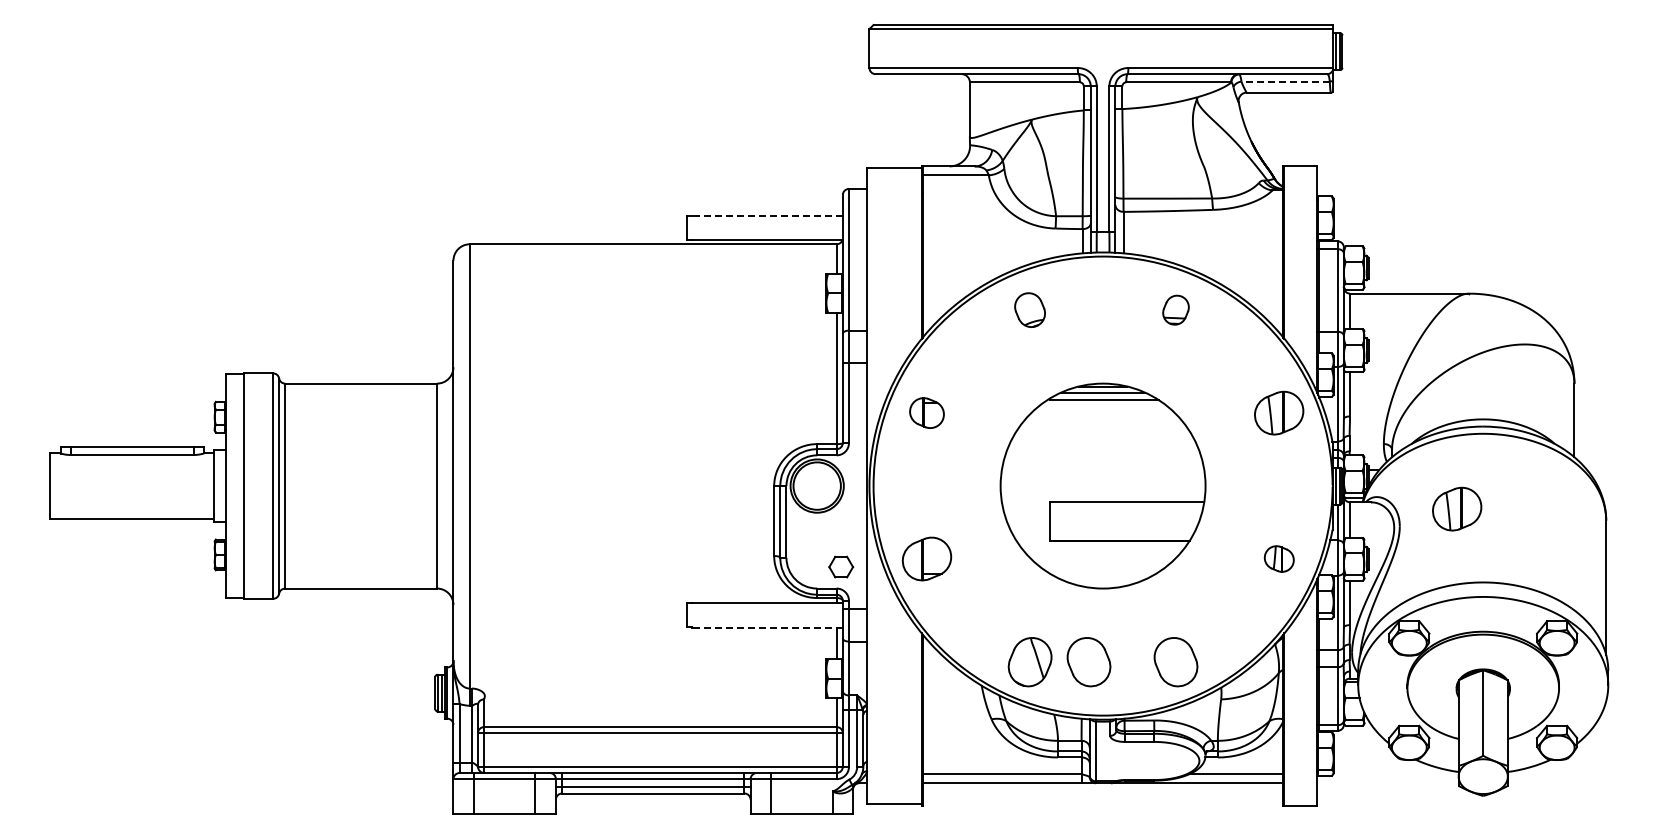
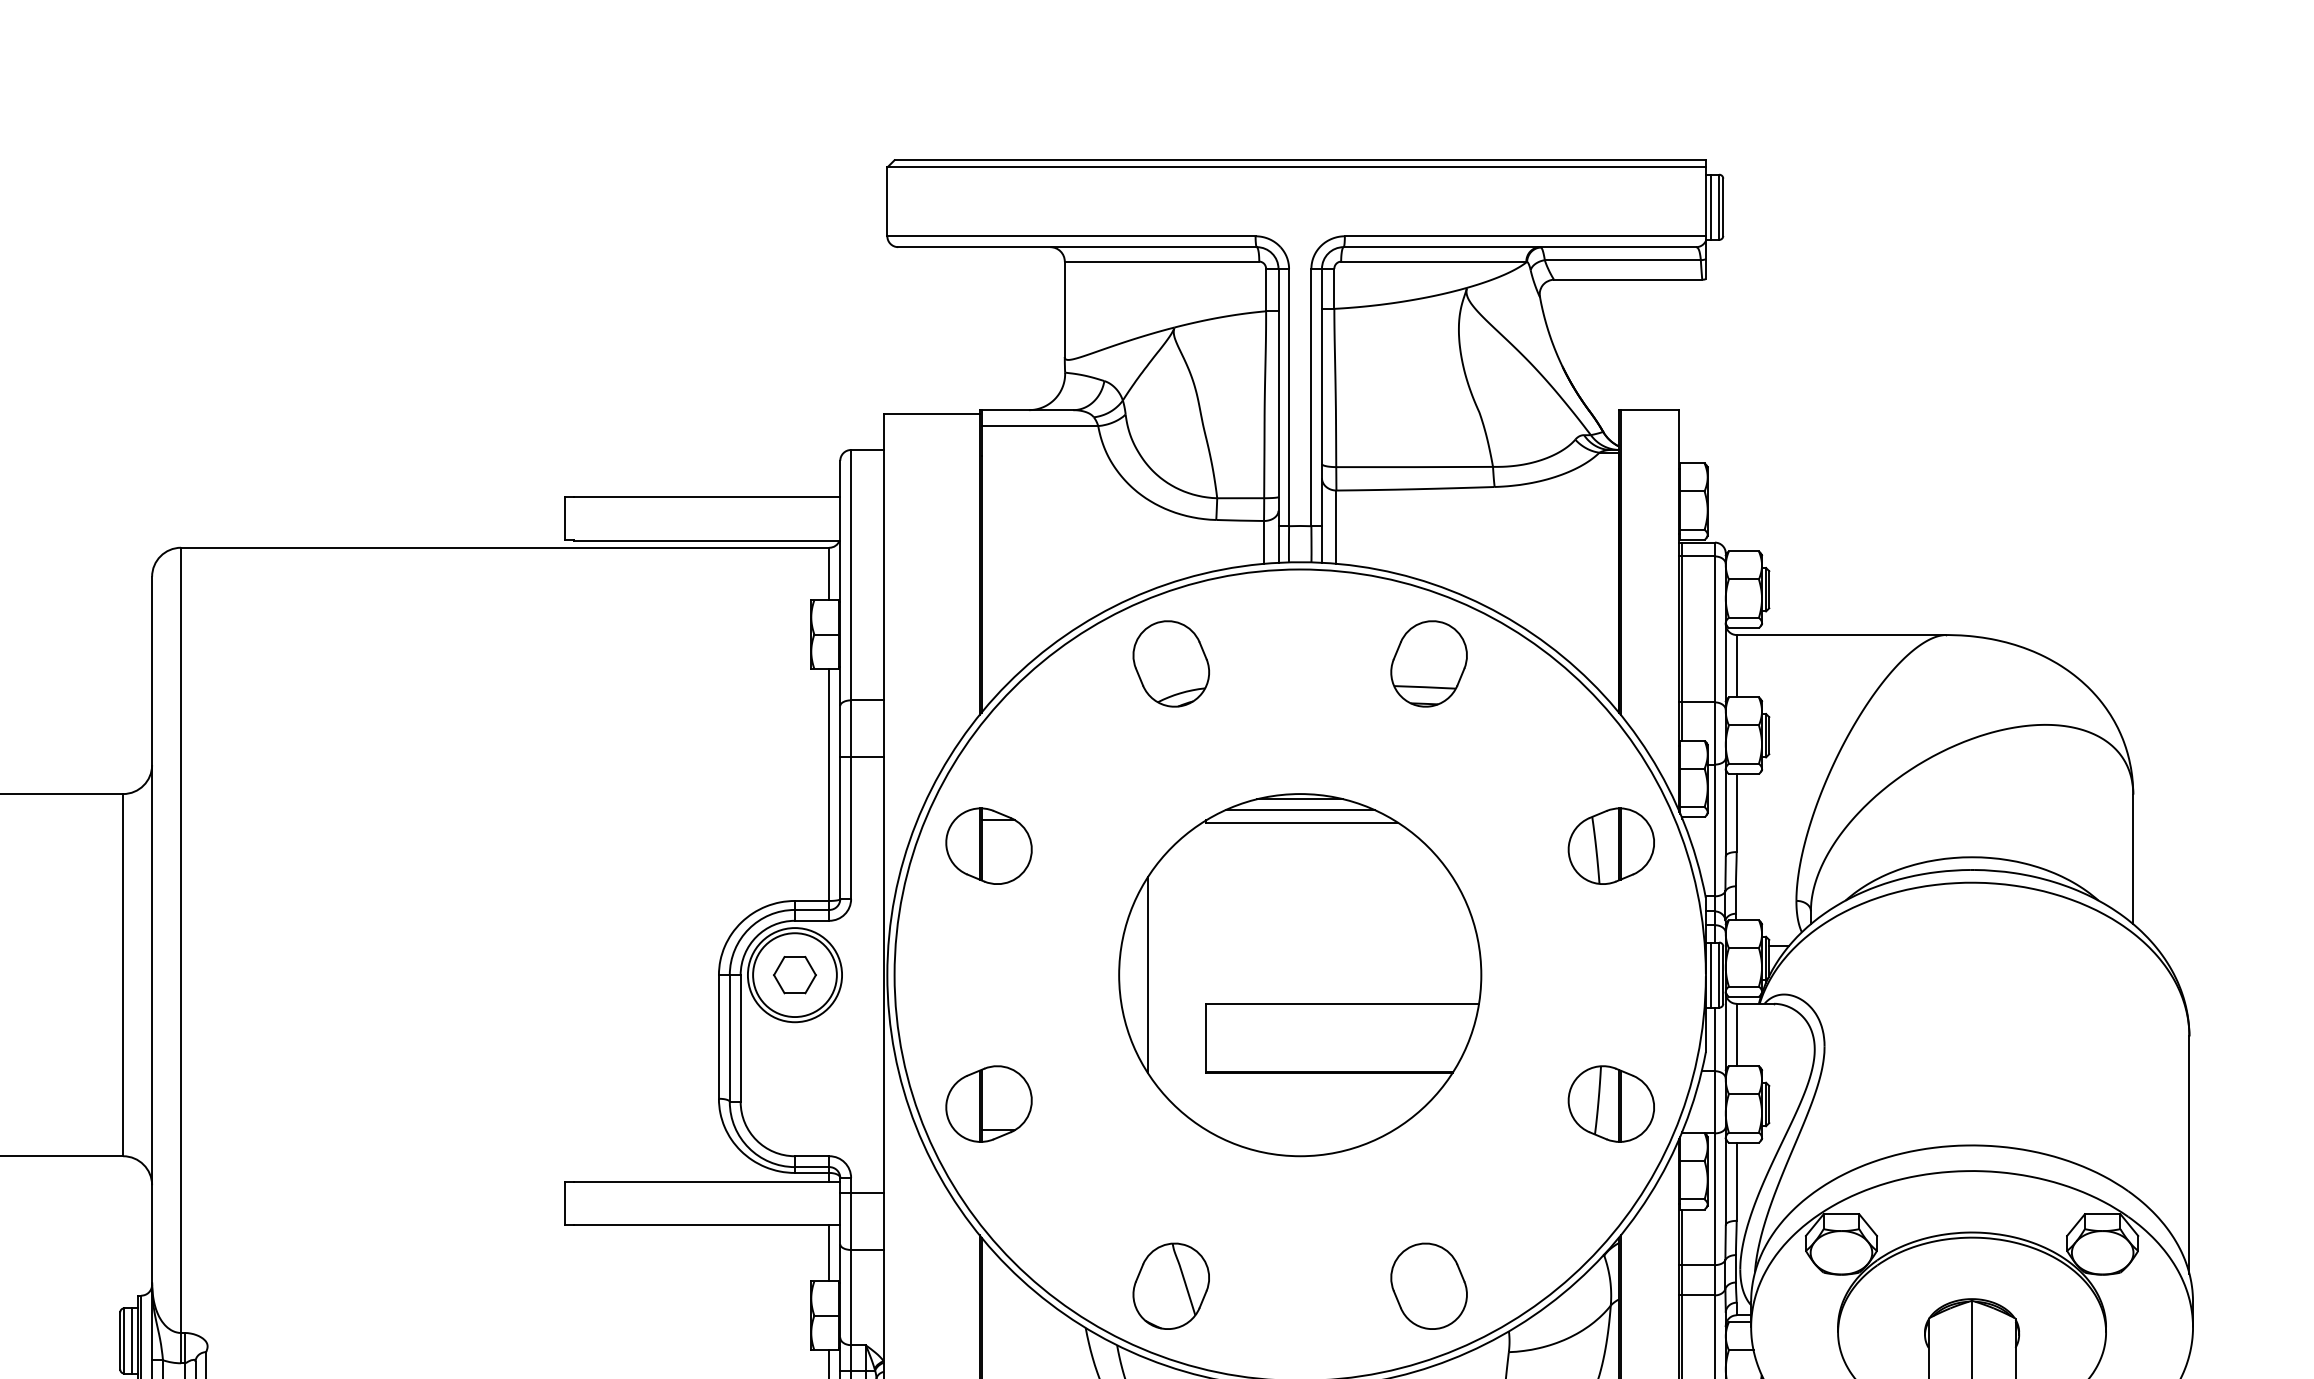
line: (1285, 81) -> (1622, 260), dashed -> solid
line: (766, 215) -> (705, 496), dashed -> solid
part: (1029, 310) -> (1170, 664), size x1.43
part: (1175, 310) -> (1428, 664), size x1.67
part: (926, 412) -> (988, 845), size x1.43
line: (1017, 485) -> (1148, 974), added
part: (1457, 508) -> (1926, 1014), removed
part: (1279, 558) -> (1611, 1103), size x1.67
part: (841, 566) -> (795, 974), moved
line: (766, 627) -> (705, 1225), dashed -> solid
part: (1088, 662) -> (1274, 1286), removed

